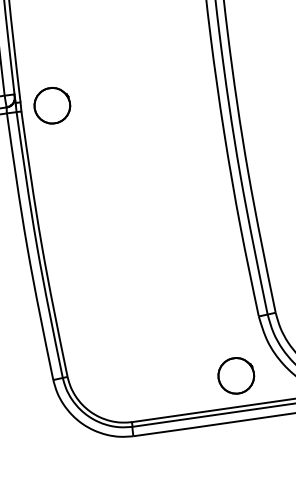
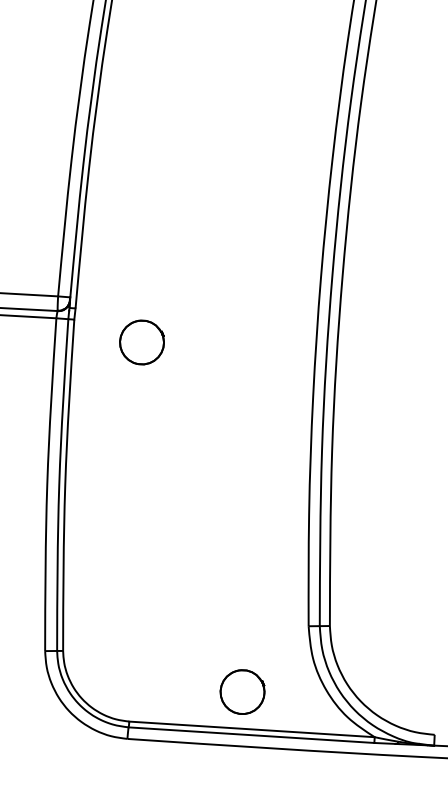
part: (51, 105) -> (141, 342), moved
part: (236, 375) -> (242, 691), moved

